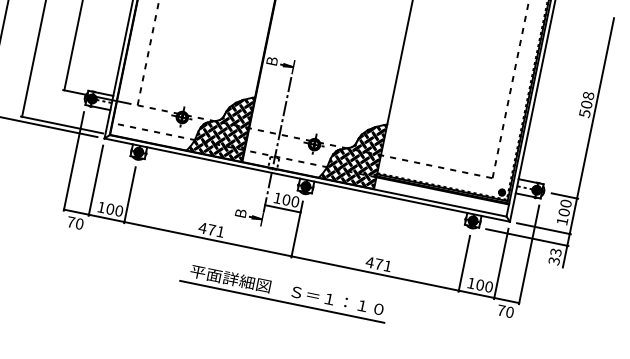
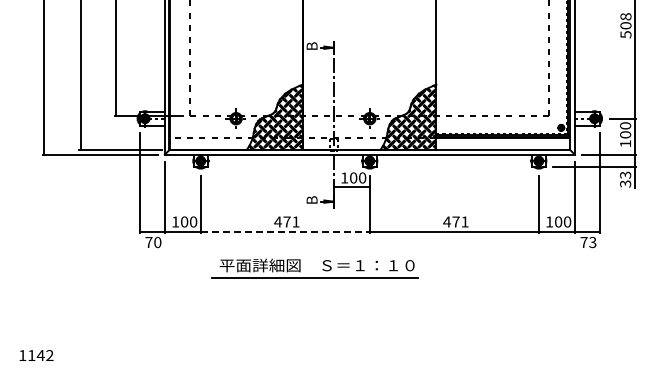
line: (208, 239) -> (285, 231), solid -> dashed
part: (291, 295) -> (322, 269), moved
text: (509, 312) -> (592, 242), 70 -> 73

